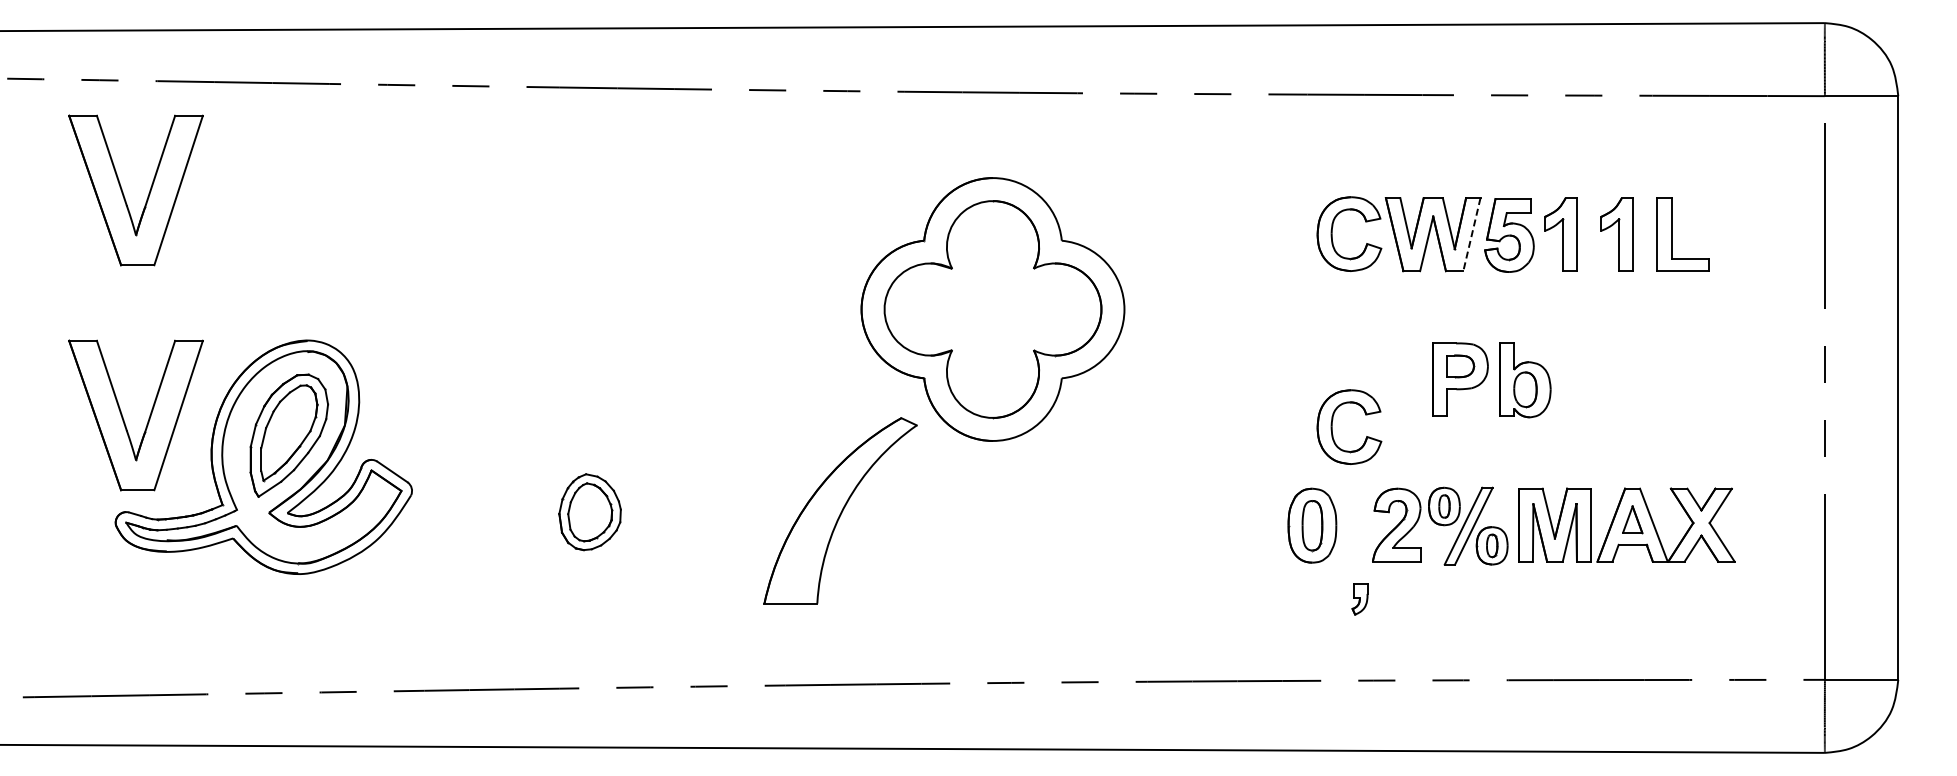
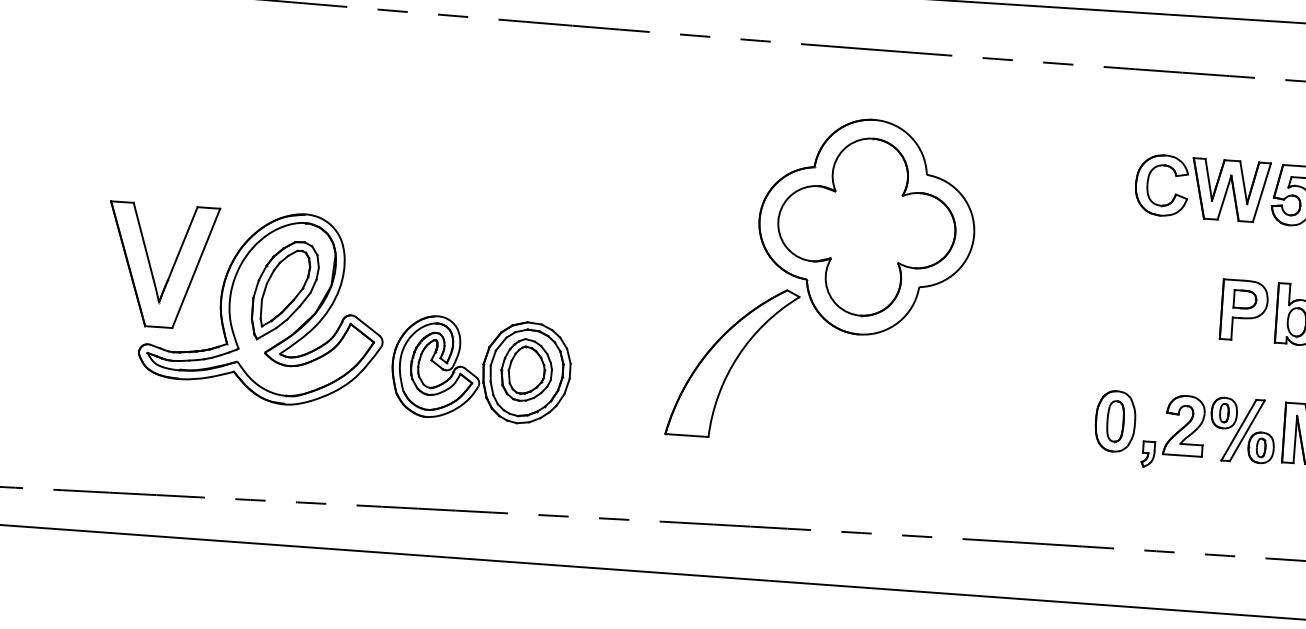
part: (124, 194) -> (164, 84), removed
line: (1471, 234) -> (1261, 192), dashed -> solid
part: (1332, 426) -> (1137, 341), removed
part: (840, 510) -> (732, 362), moved
part: (534, 515) -> (481, 369), added
part: (1359, 599) -> (1147, 454), moved

